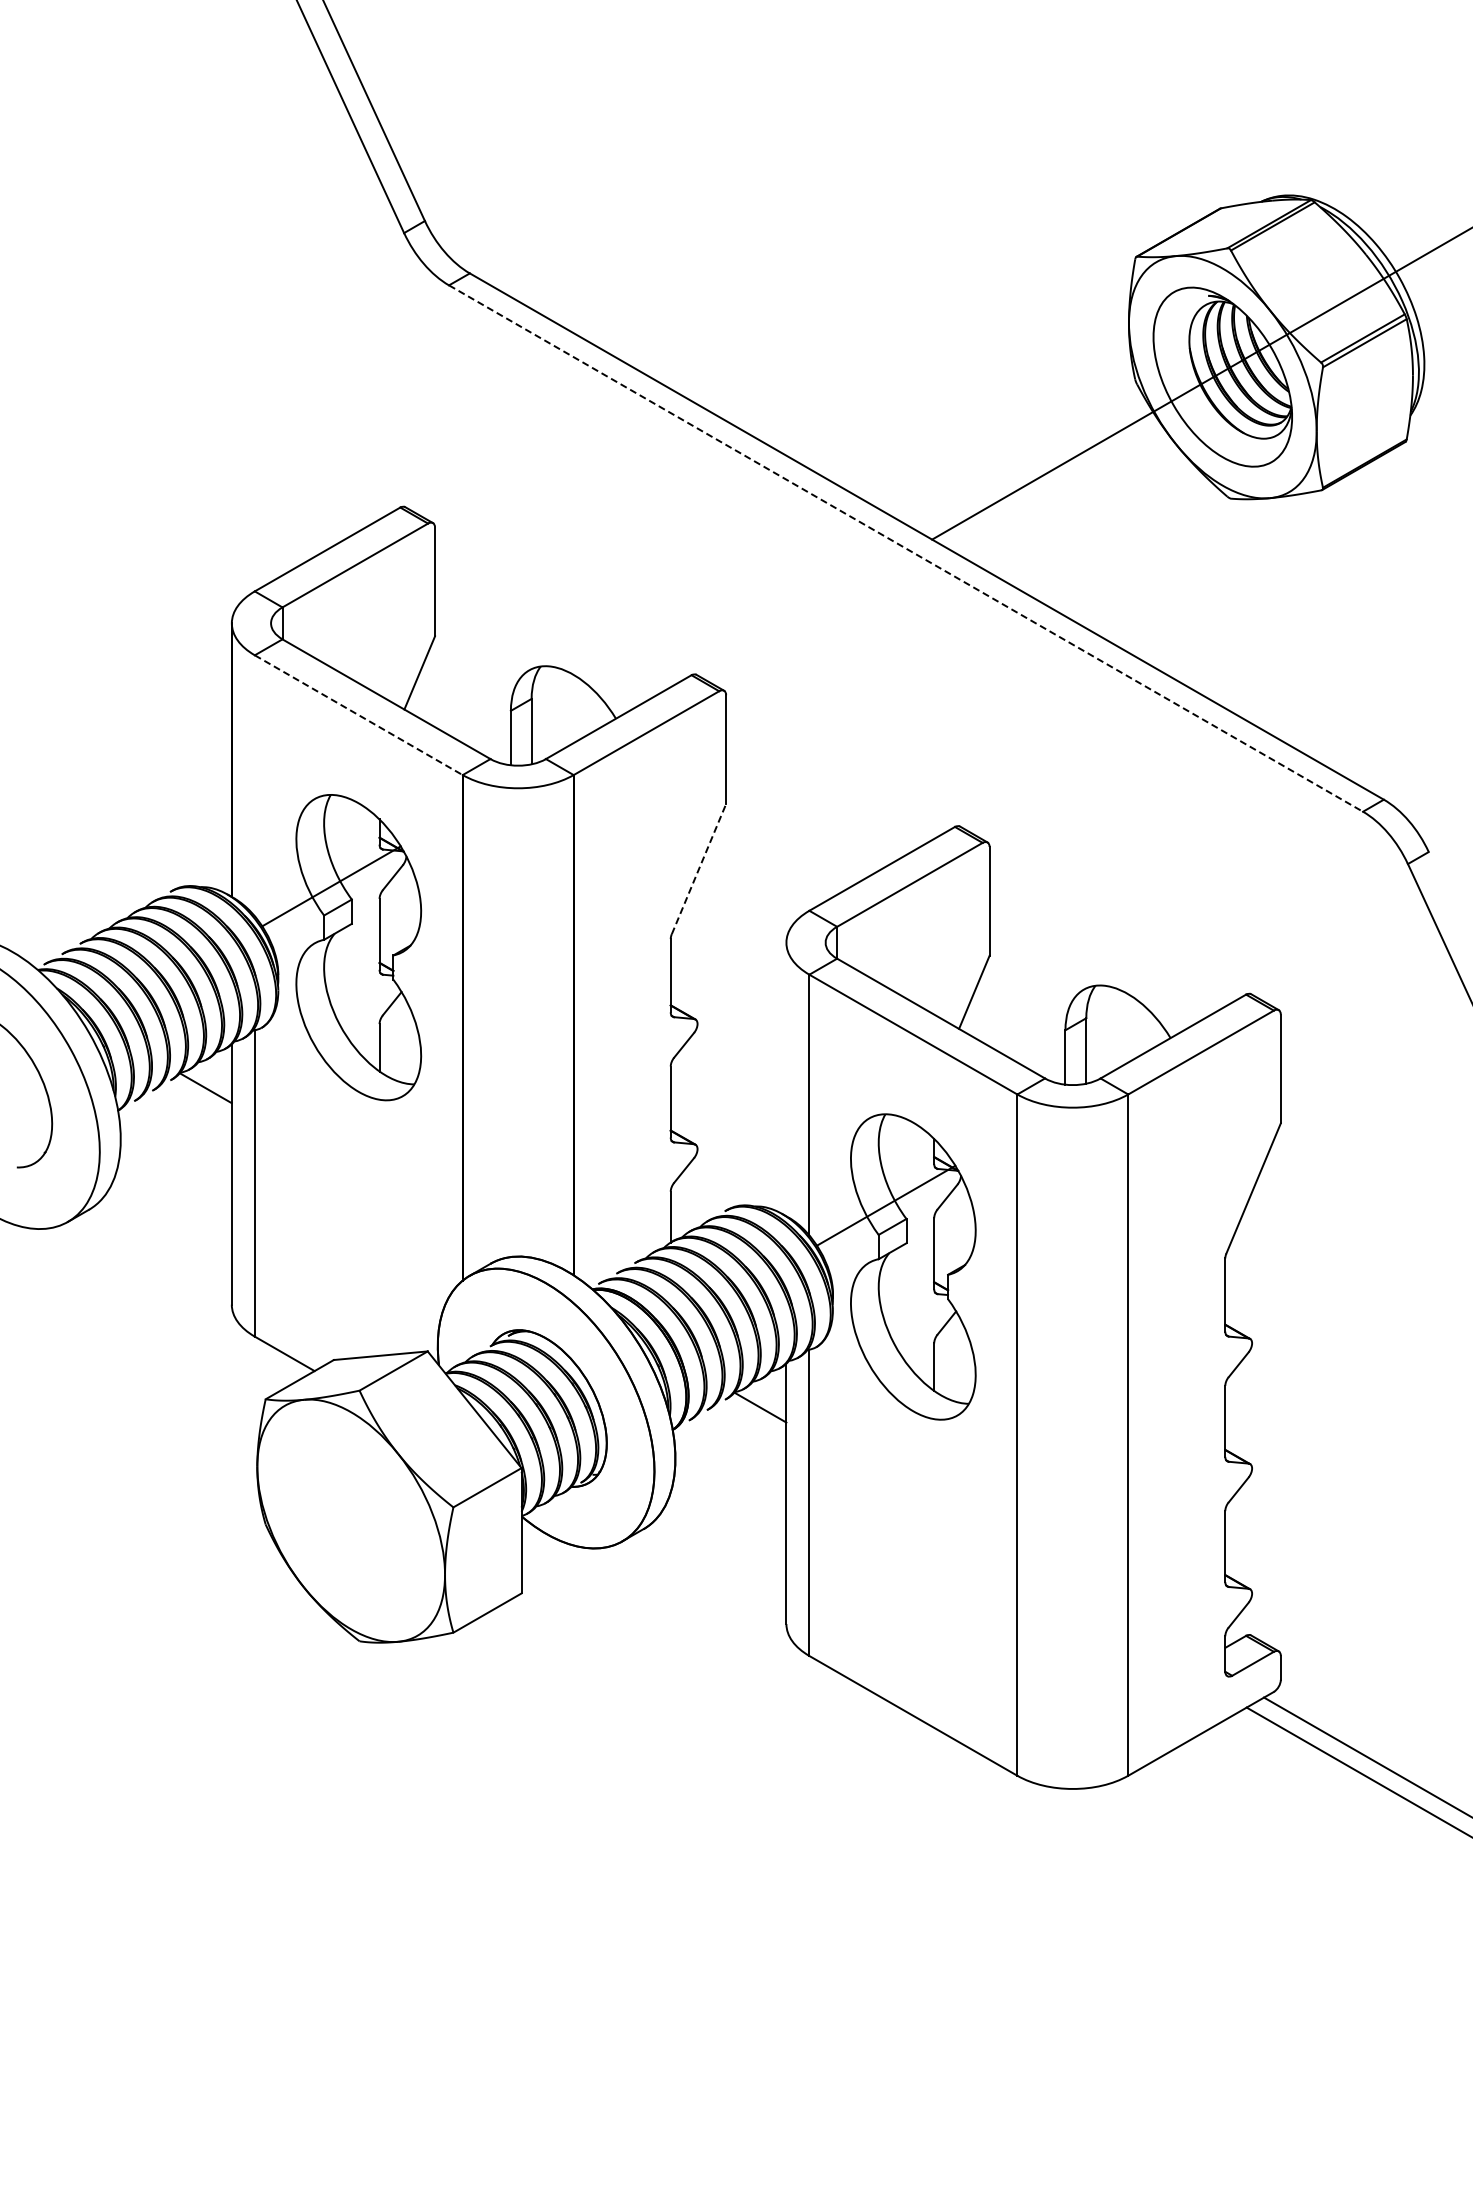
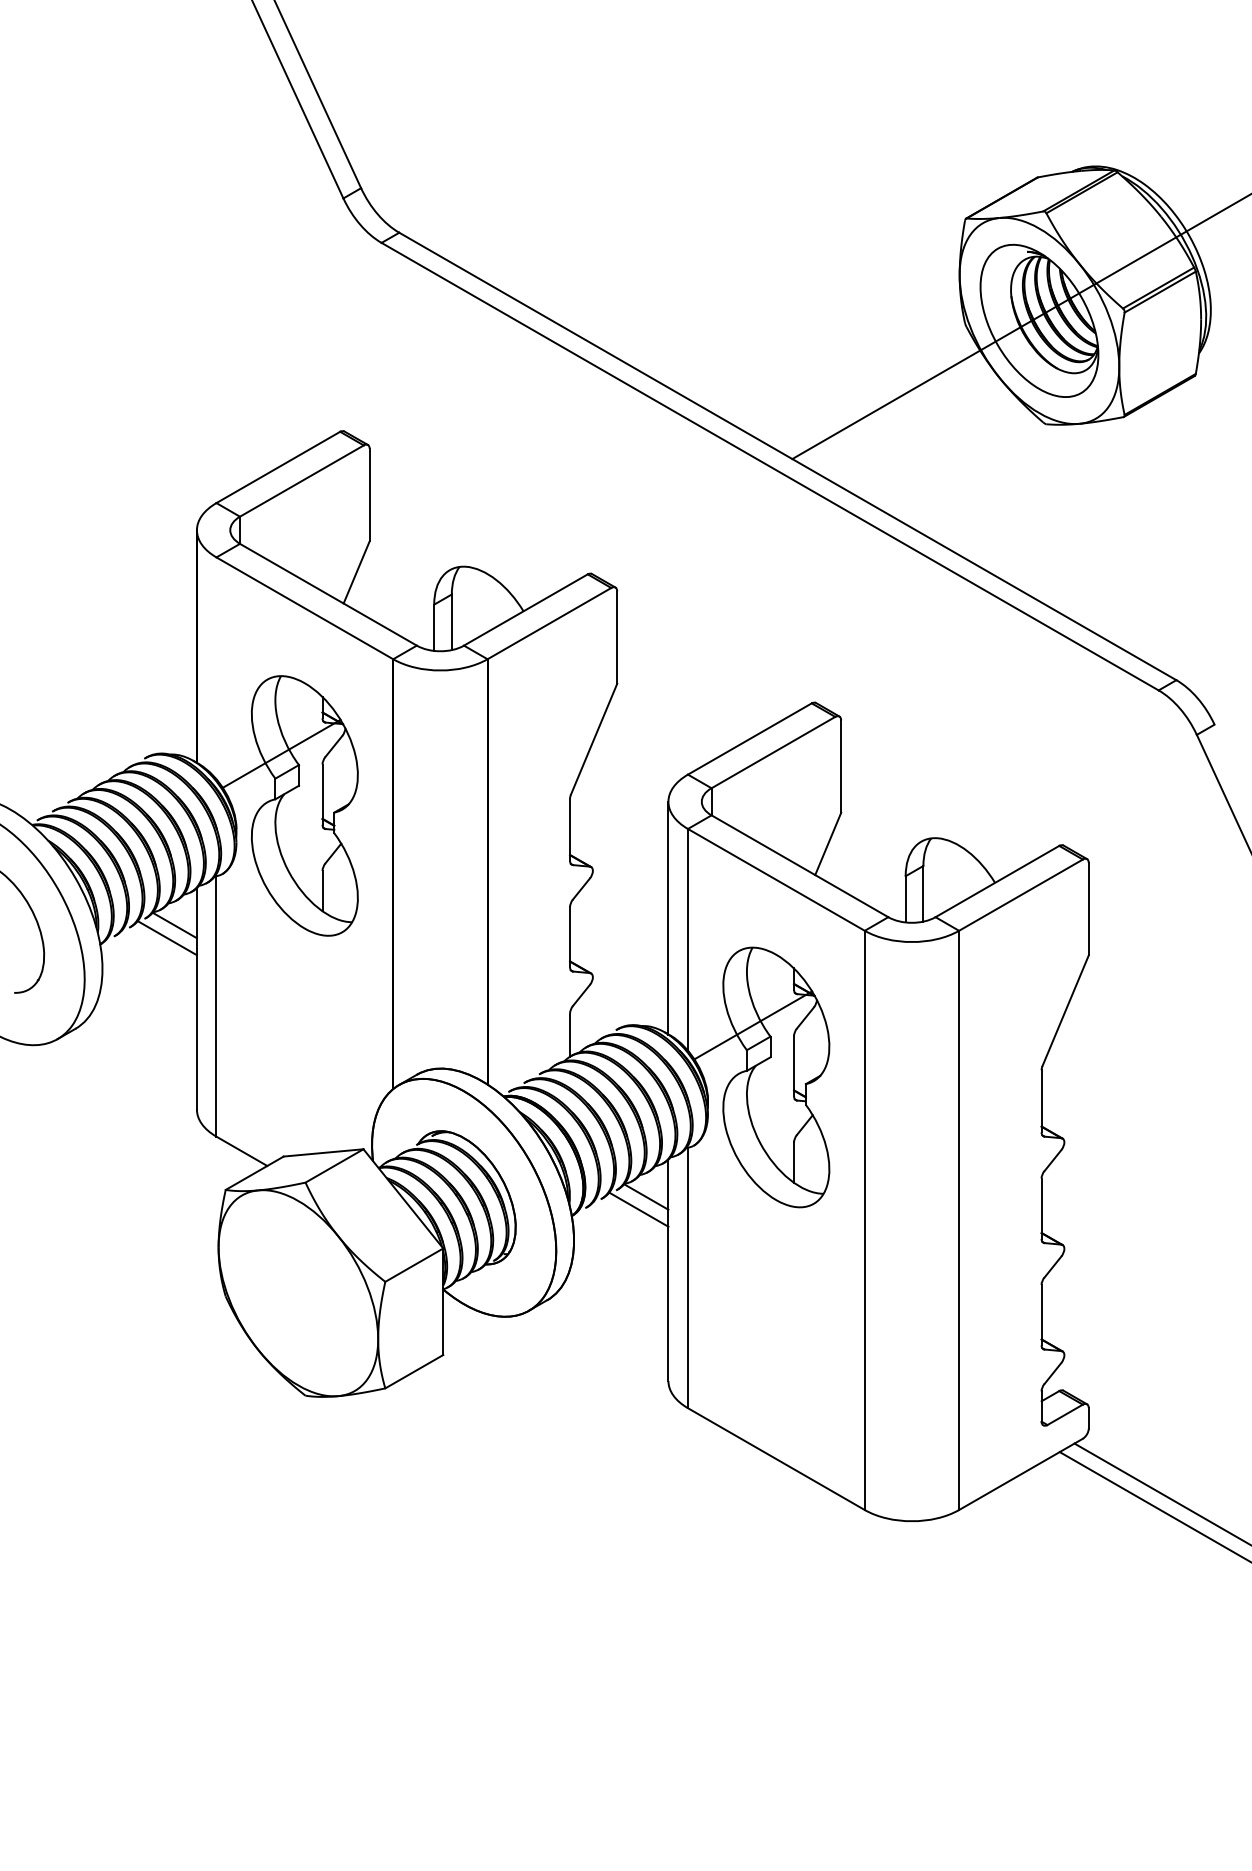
line: (906, 548) -> (770, 466), dashed -> solid
line: (358, 715) -> (304, 608), dashed -> solid
line: (699, 869) -> (594, 739), dashed -> solid
line: (786, 1079) -> (668, 918), added
line: (196, 1103) -> (166, 938), added
line: (751, 1422) -> (638, 1209), added

